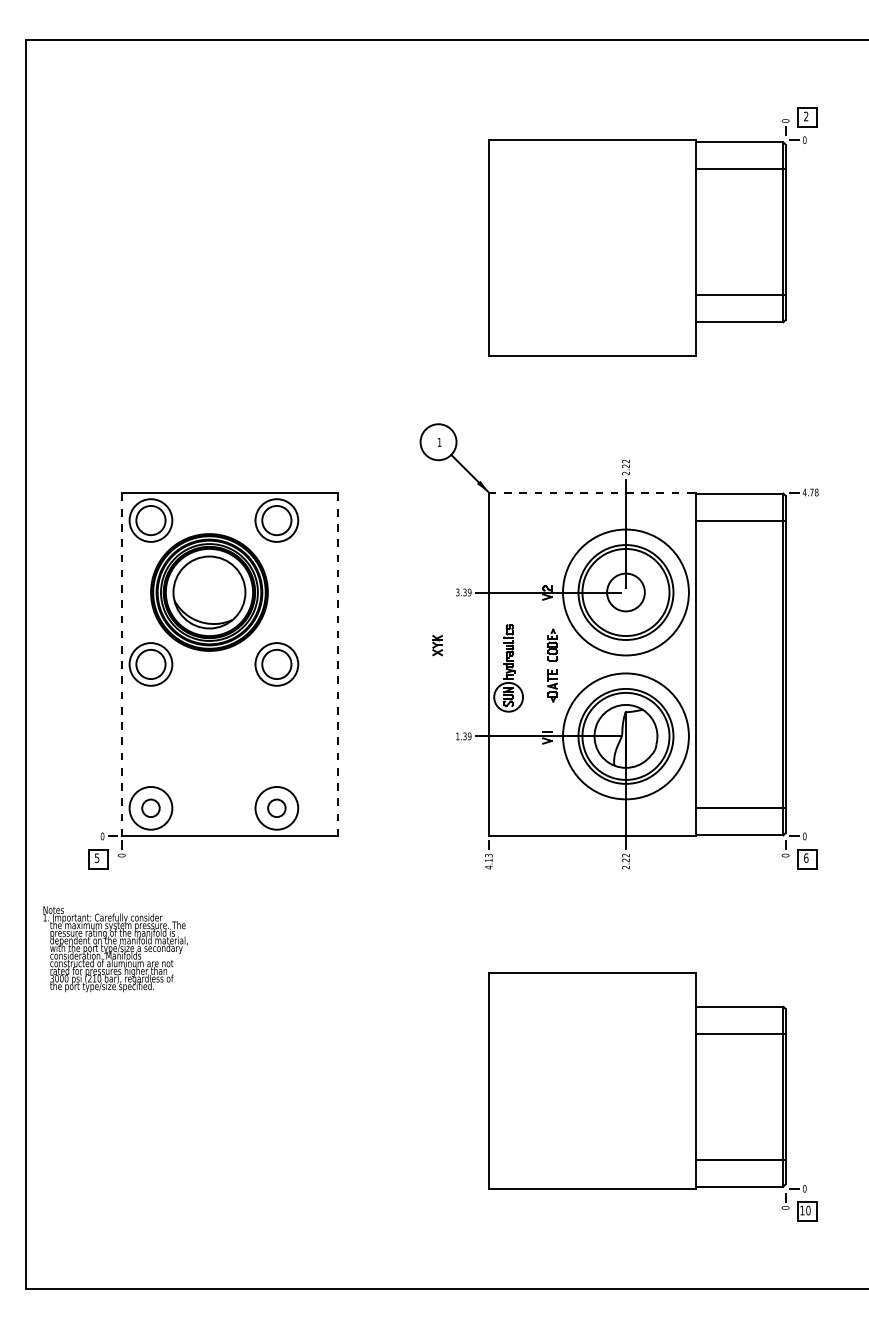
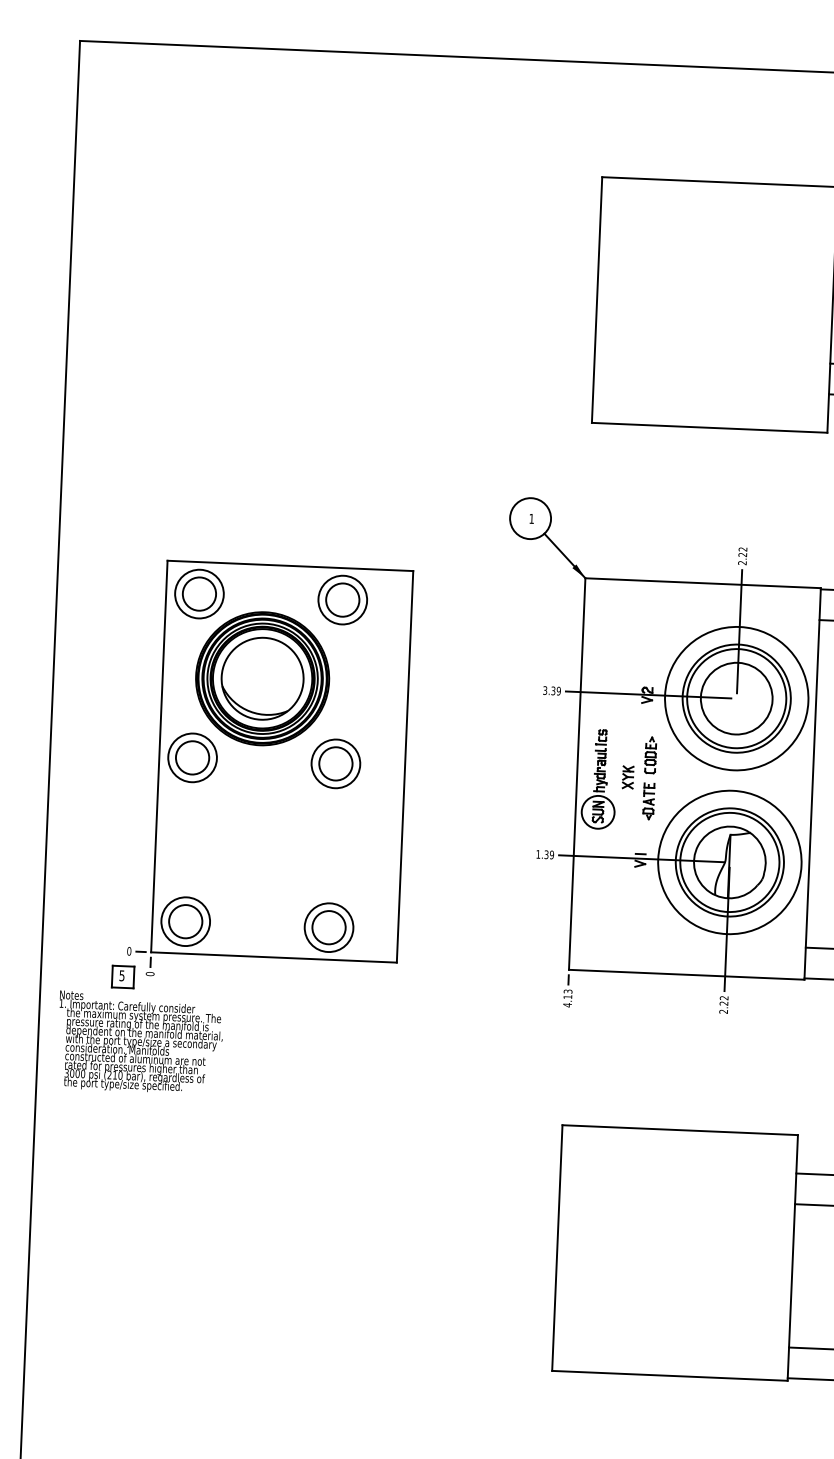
line: (592, 492) -> (703, 583), dashed -> solid
circle: (625, 592) -> (736, 698), size x1.67
part: (437, 645) -> (627, 777), moved
line: (121, 664) -> (159, 756), dashed -> solid
line: (337, 664) -> (404, 766), dashed -> solid
circle: (150, 807) -> (185, 920), size x1.67
circle: (276, 807) -> (328, 926), size x1.67
text: (115, 949) -> (140, 1043), moved

